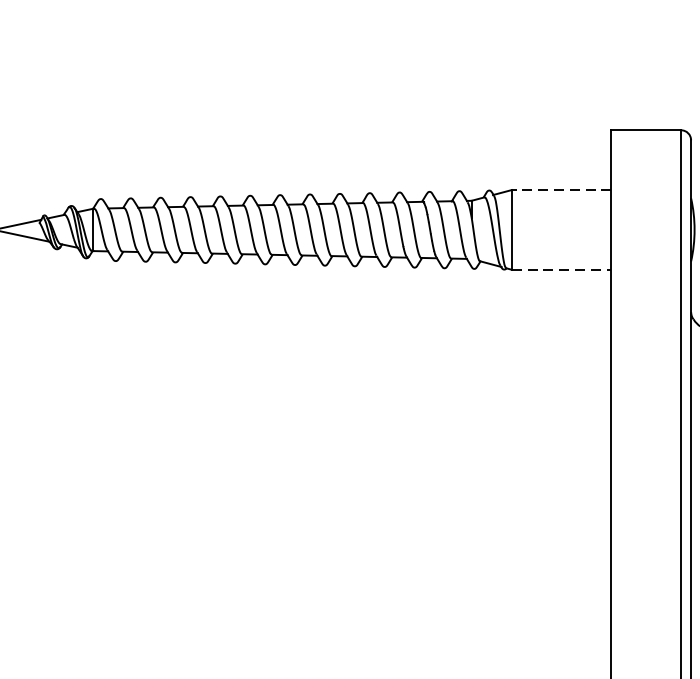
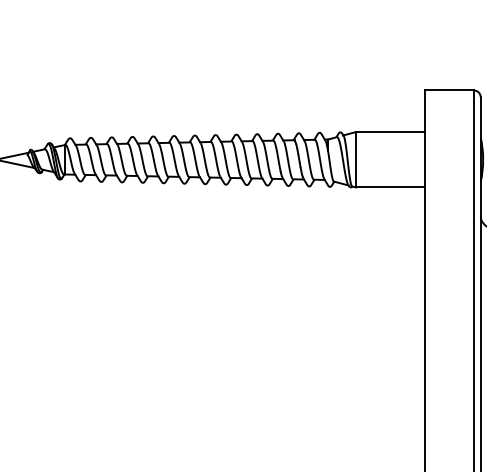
line: (561, 190) -> (390, 132), dashed -> solid
line: (561, 269) -> (390, 187), dashed -> solid

